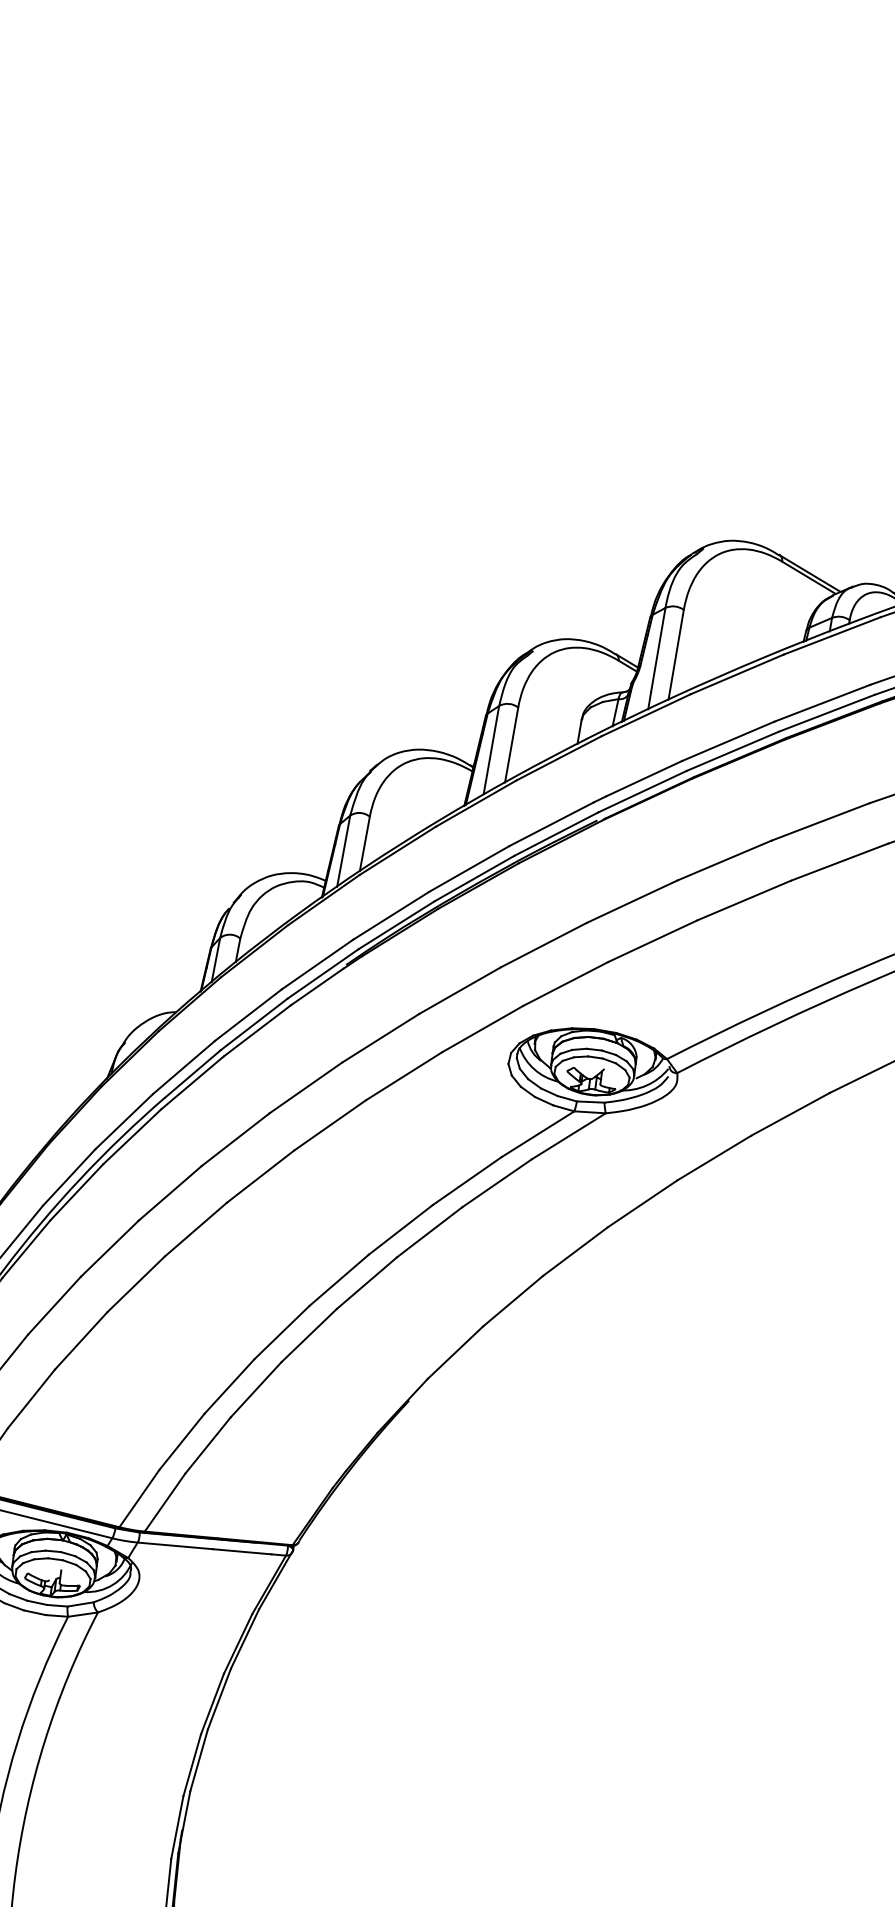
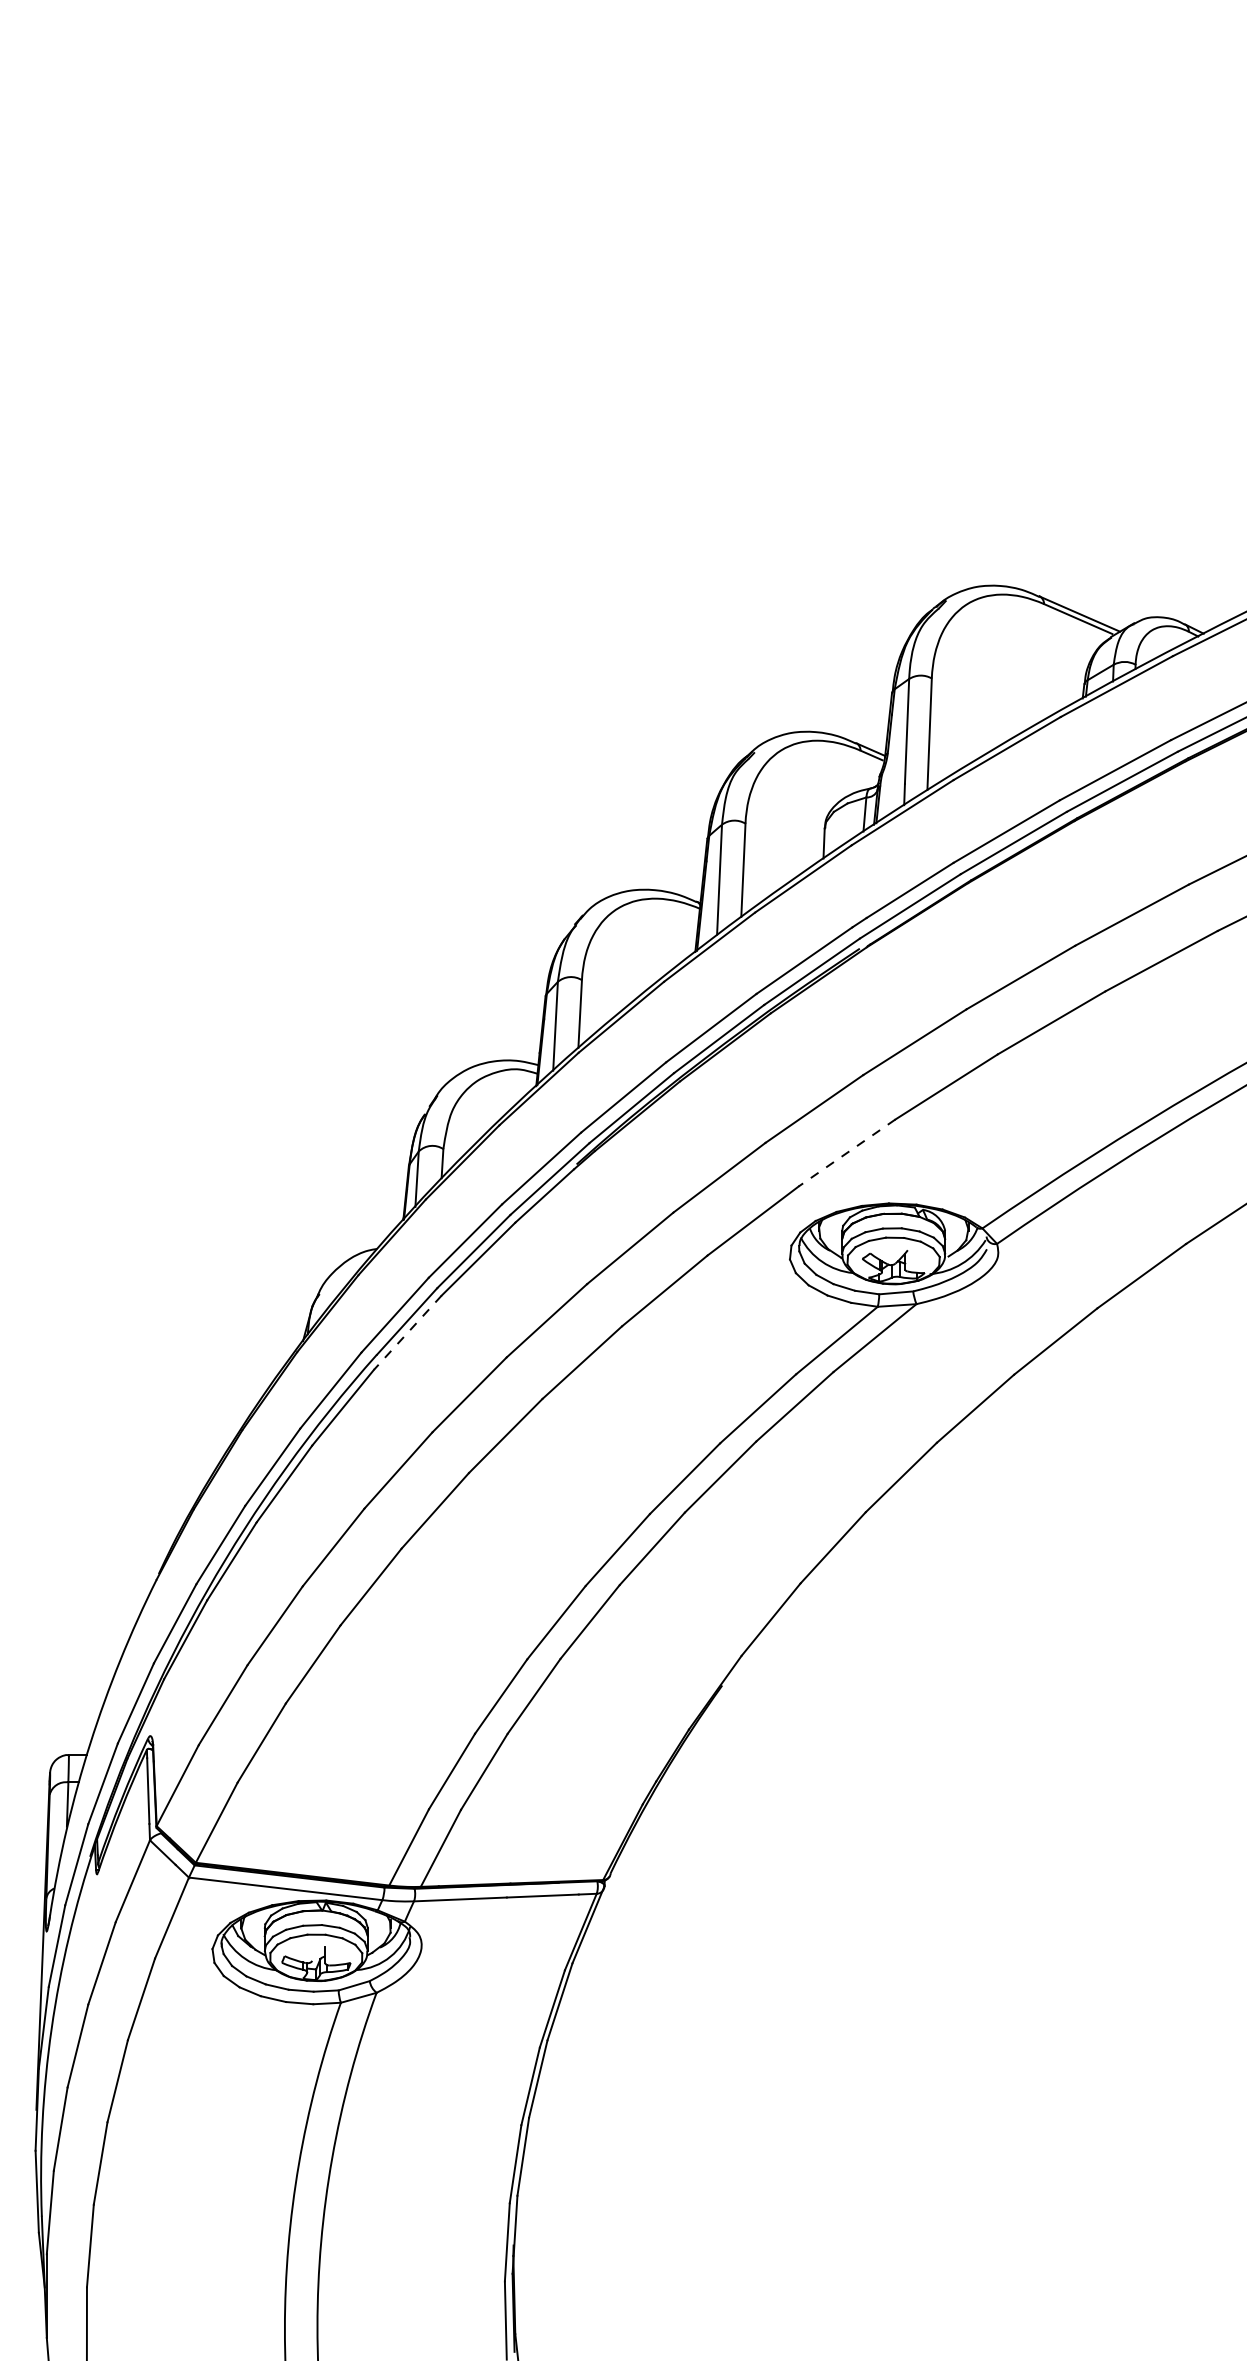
line: (566, 983) -> (847, 1152), solid -> dashed
line: (192, 1083) -> (407, 1333), solid -> dashed

